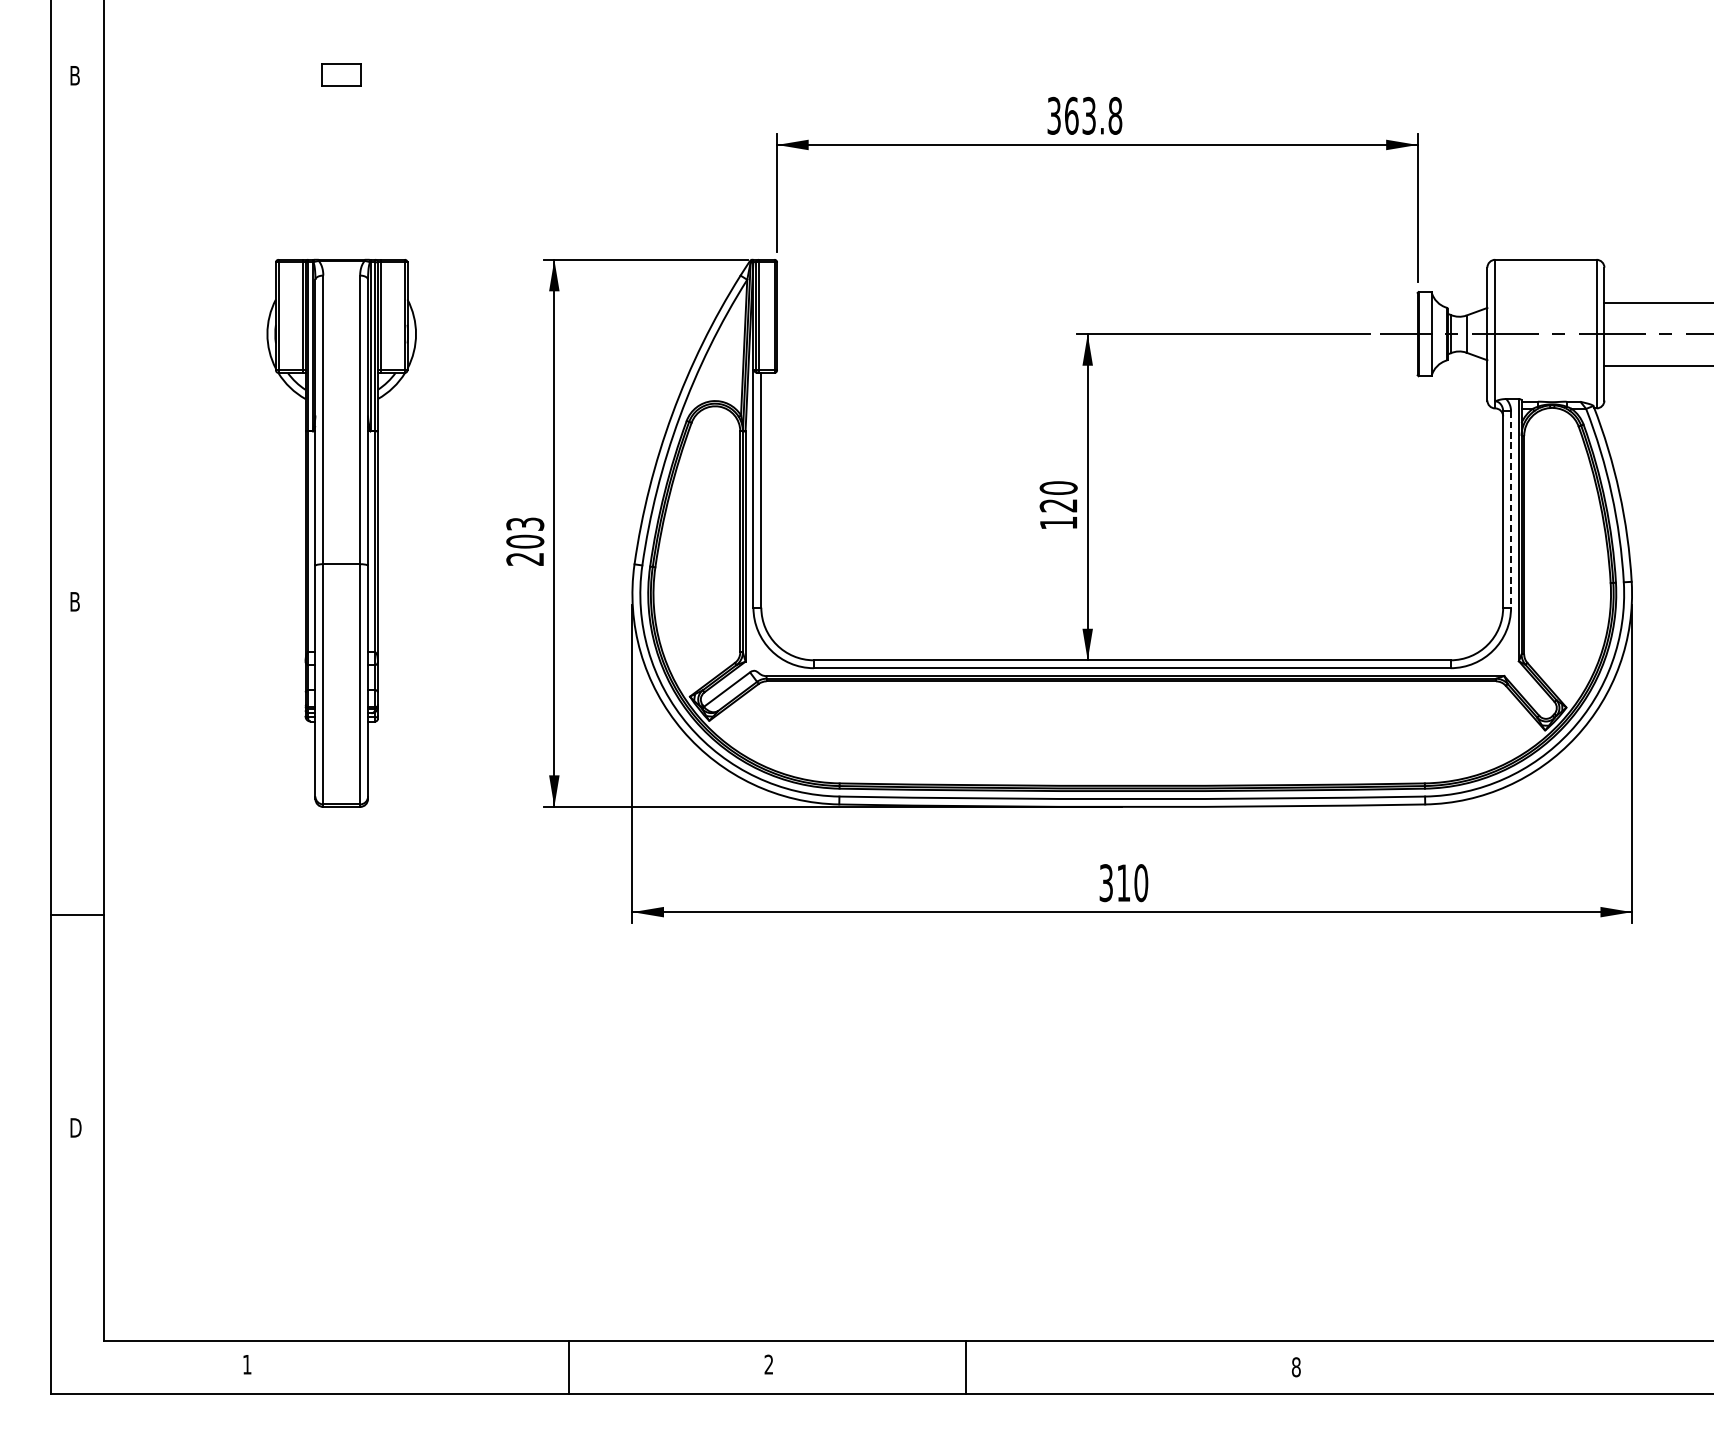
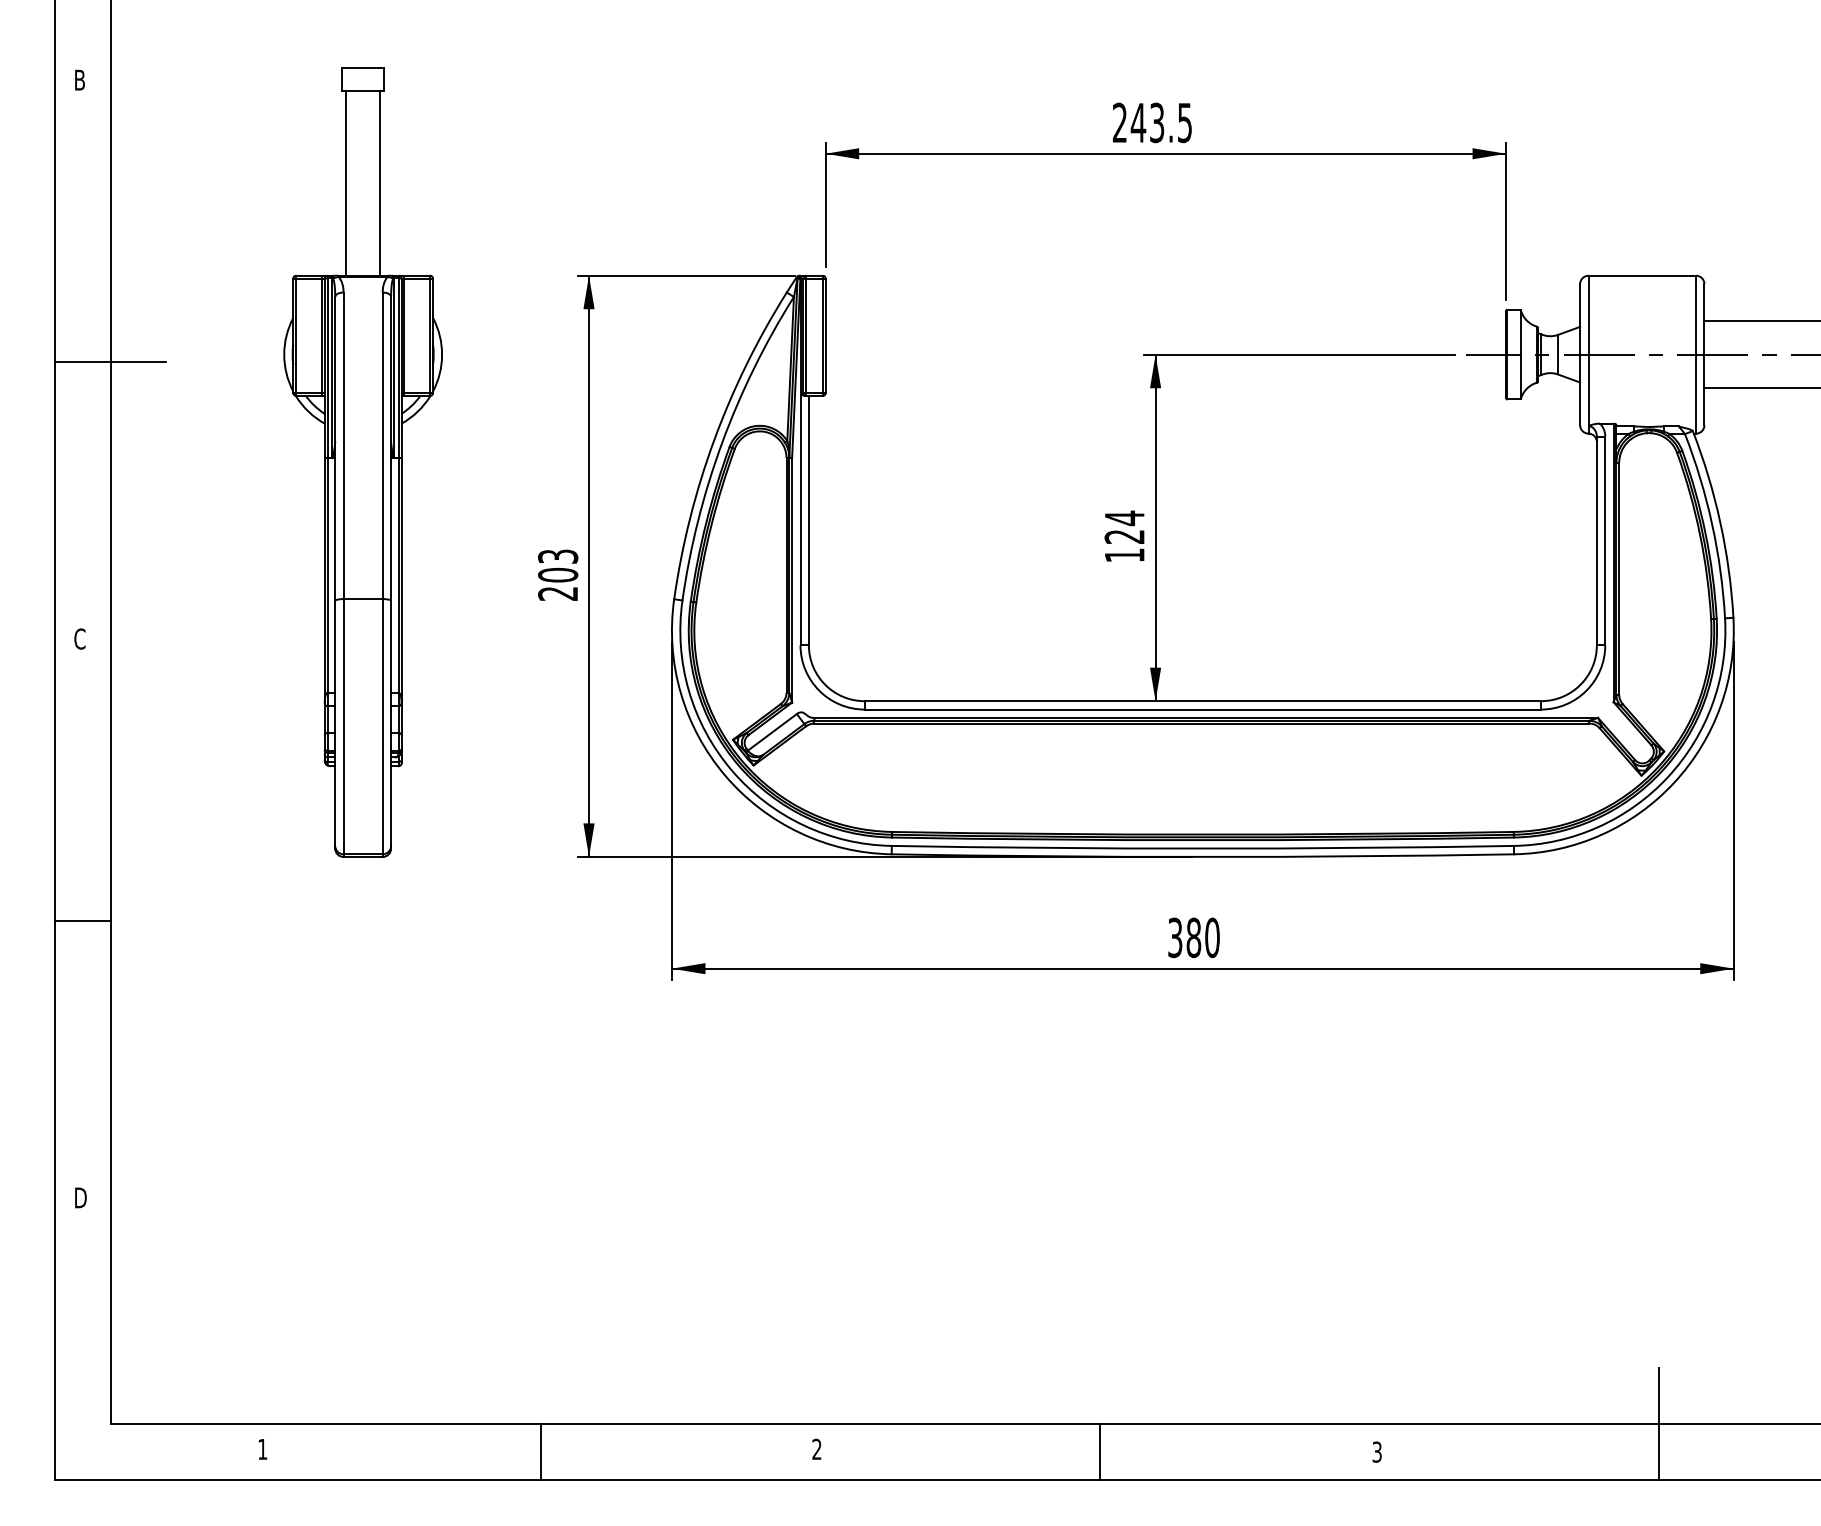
text: (1084, 115) -> (1152, 122), 363.8 -> 243.5
line: (326, 172) -> (346, 182), added
line: (357, 172) -> (379, 182), added
line: (103, 341) -> (110, 362), added
text: (1058, 488) -> (1124, 518), 120 -> 124
line: (1511, 509) -> (1605, 541), dashed -> solid
text: (74, 601) -> (79, 638), B -> C
text: (1123, 882) -> (1193, 937), 310 -> 380
line: (77, 915) -> (82, 921), moved
line: (1561, 1341) -> (1658, 1424), added
text: (1295, 1366) -> (1376, 1451), 8 -> 3
line: (568, 1367) -> (540, 1452), moved
line: (966, 1367) -> (1099, 1452), moved

